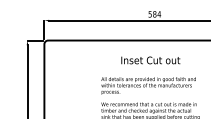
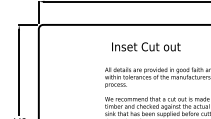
text: (150, 60) -> (145, 46), moved

